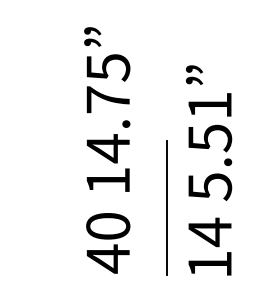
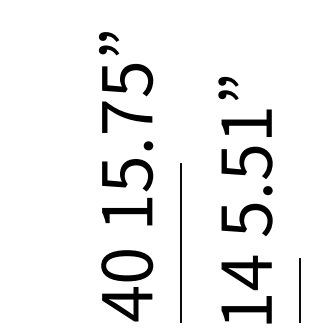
text: (108, 148) -> (127, 174), 14.75 -> 15.75
line: (166, 207) -> (180, 242), moved
line: (255, 247) -> (300, 290), added

